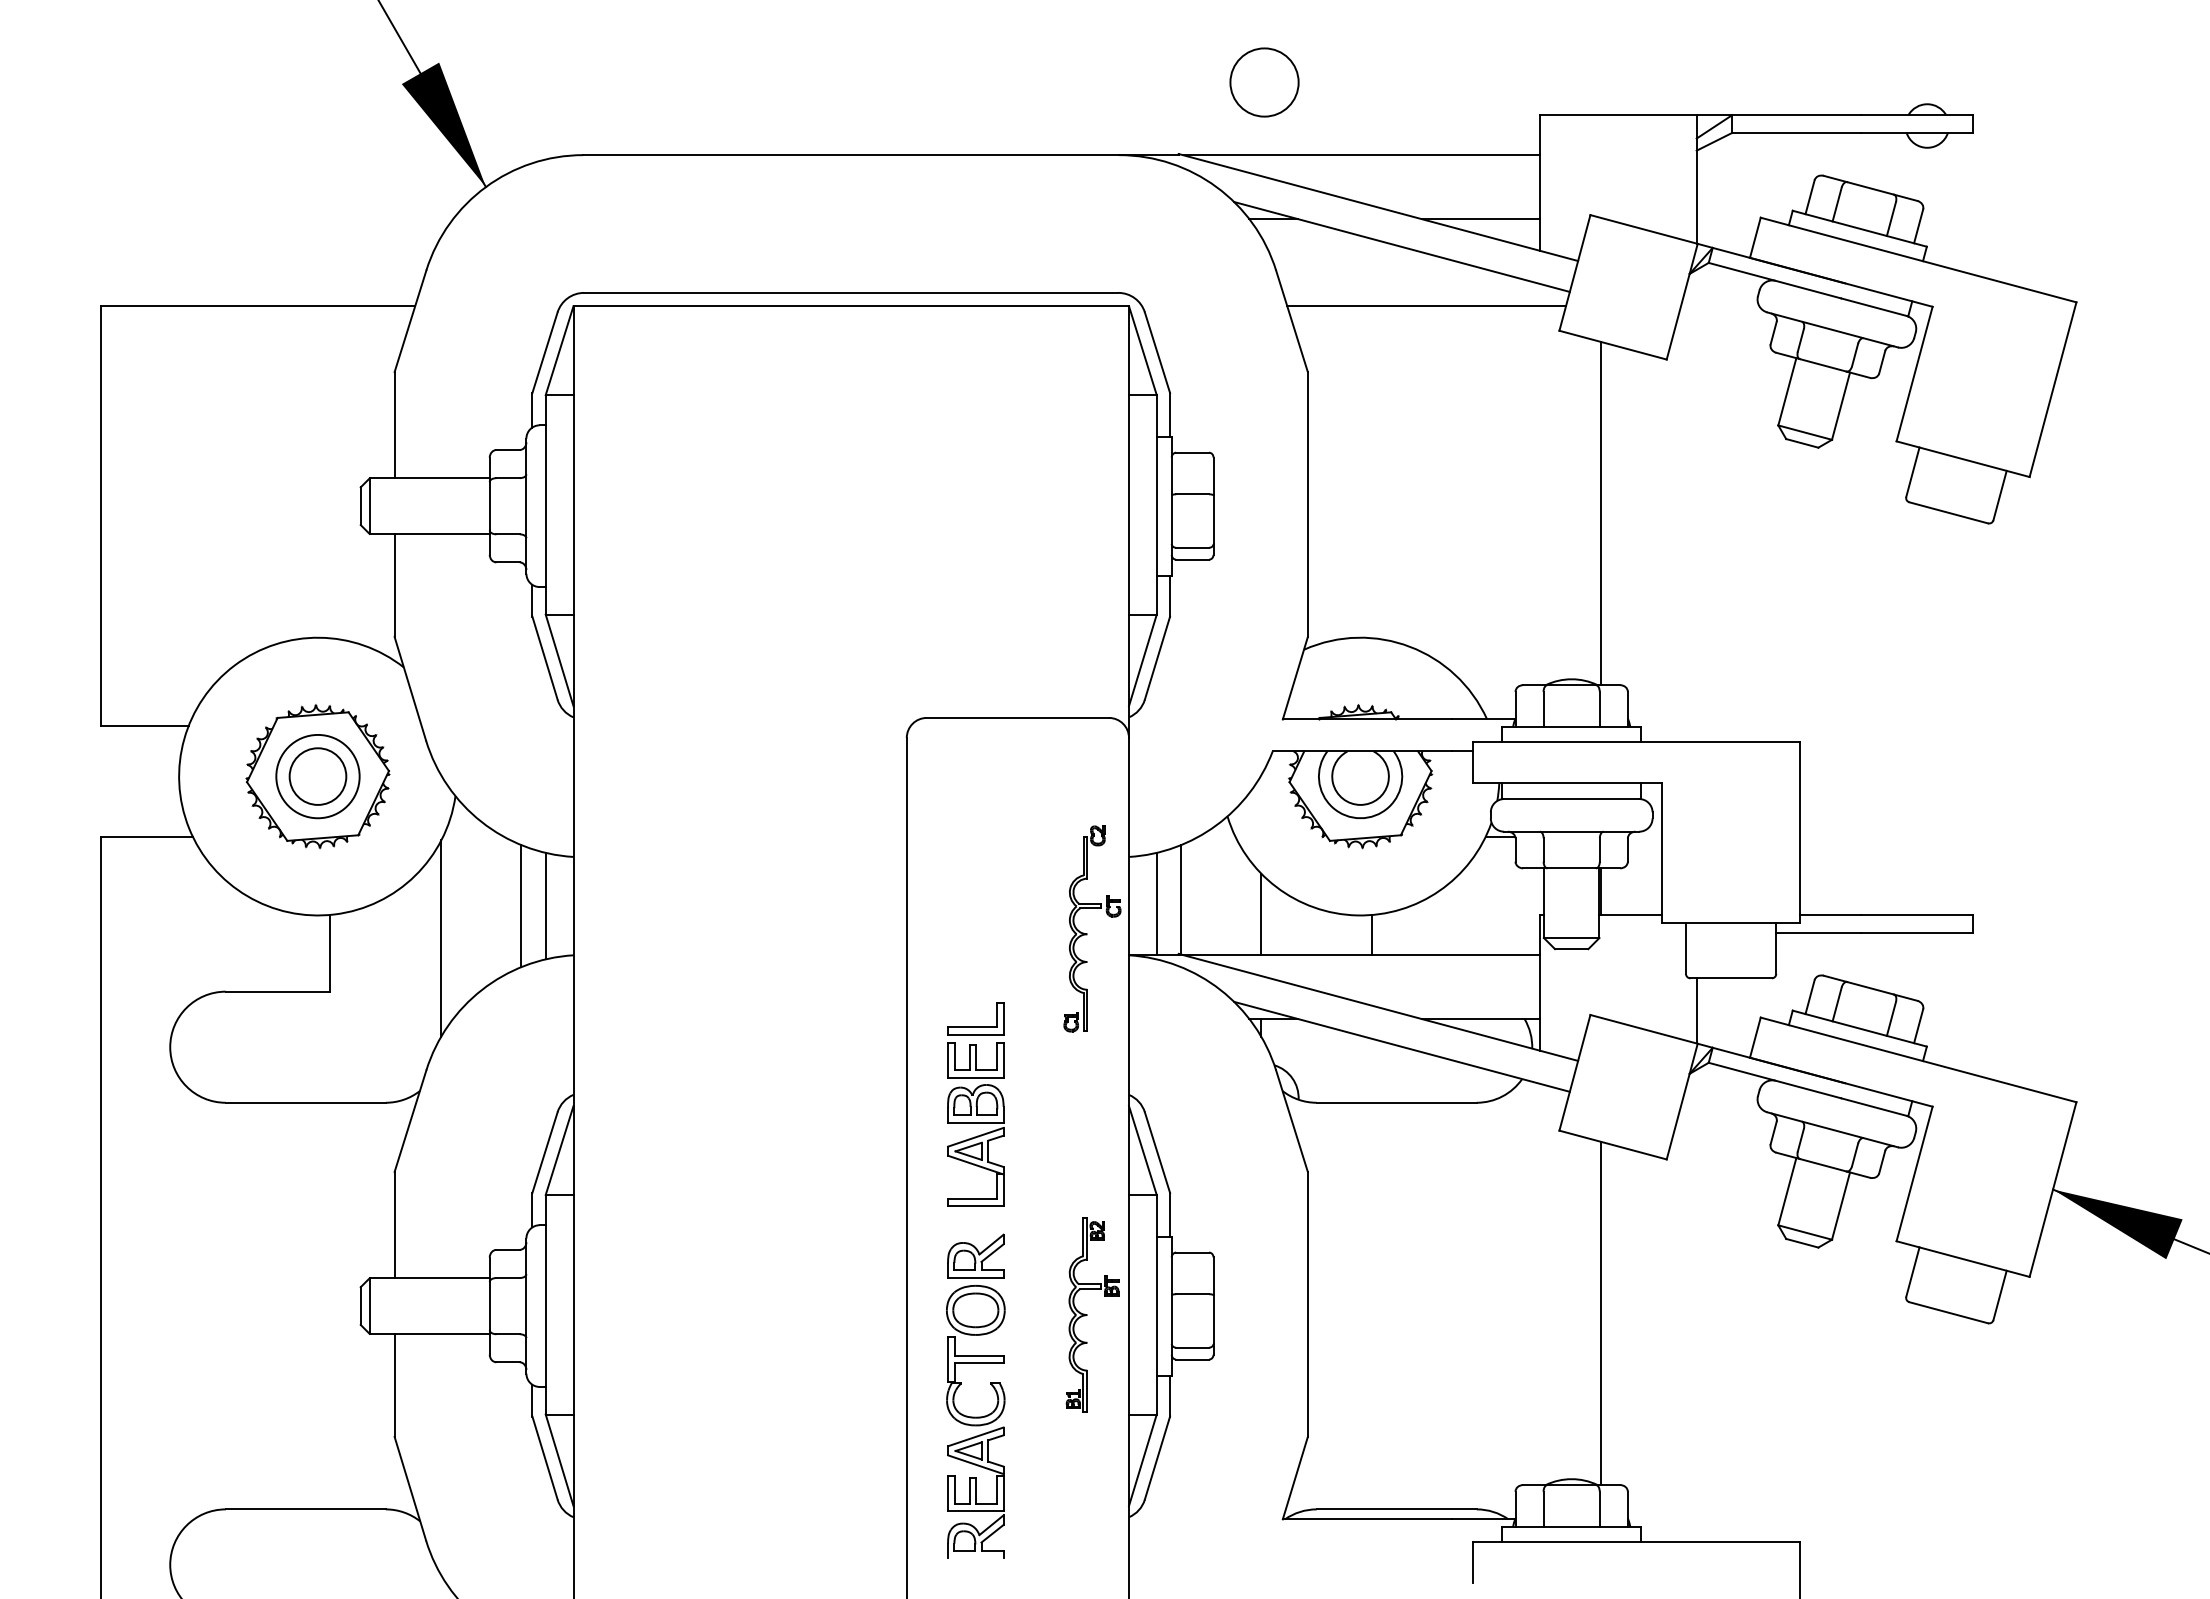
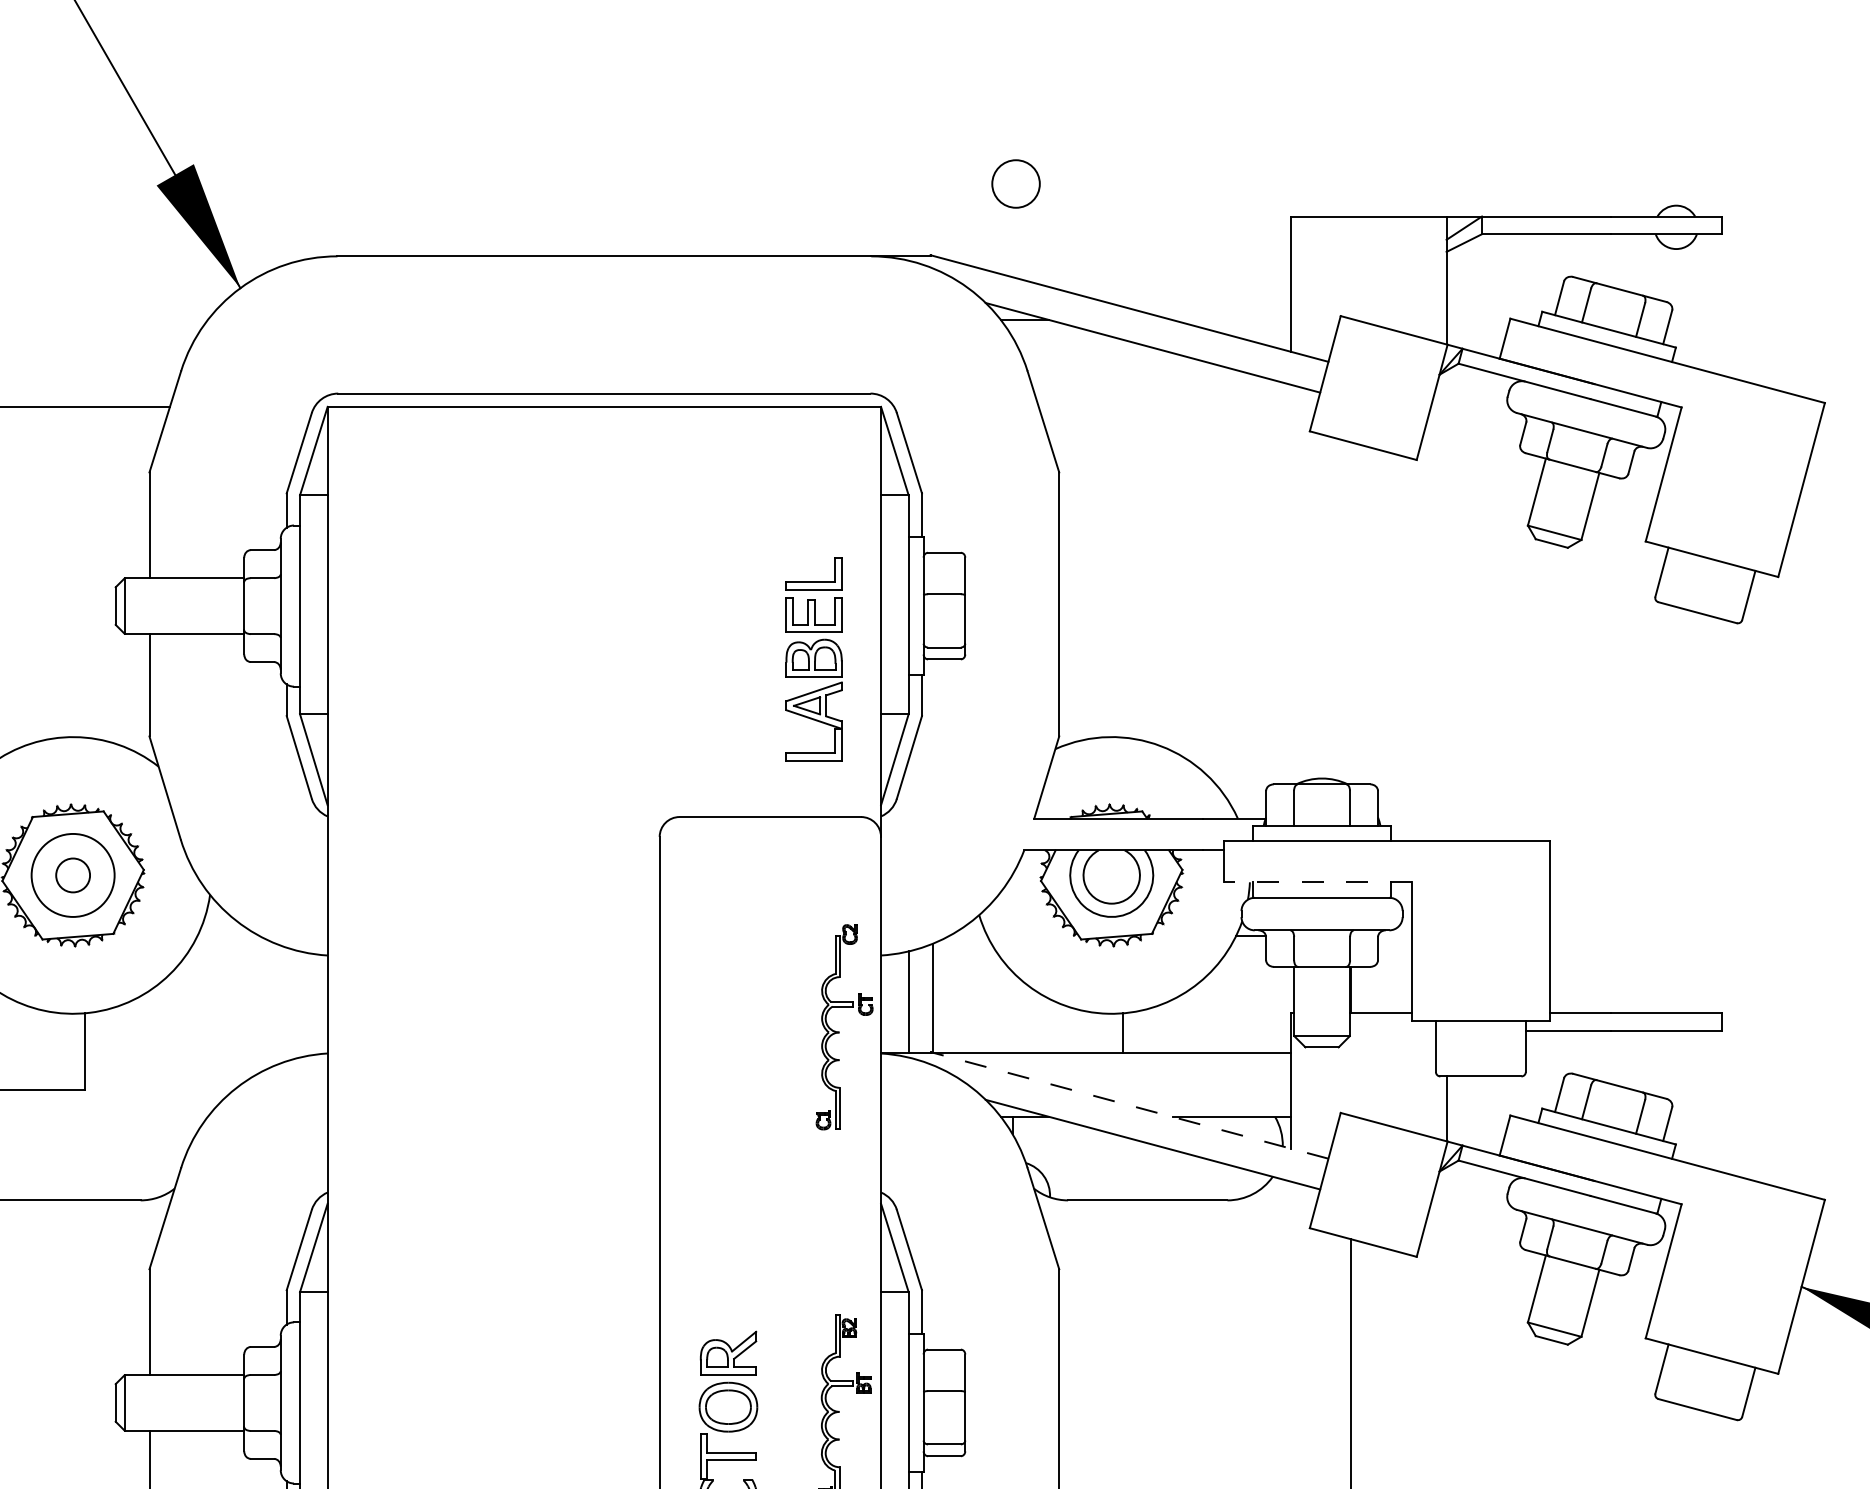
circle: (1264, 82) -> (1016, 183), size x0.7
line: (1361, 155) -> (1112, 256), removed
line: (1480, 219) -> (1231, 320), removed
line: (1426, 306) -> (1177, 407), removed
line: (1601, 513) -> (1351, 613), removed
circle: (317, 776) -> (72, 875), size x0.6
line: (1567, 783) -> (1317, 882), solid -> dashed
line: (545, 905) -> (299, 1003), removed
line: (521, 906) -> (275, 1004), removed
line: (1261, 914) -> (1013, 1012), removed
line: (441, 938) -> (196, 1036), removed
line: (1378, 1007) -> (1129, 1105), solid -> dashed
part: (975, 1104) -> (813, 659), moved

